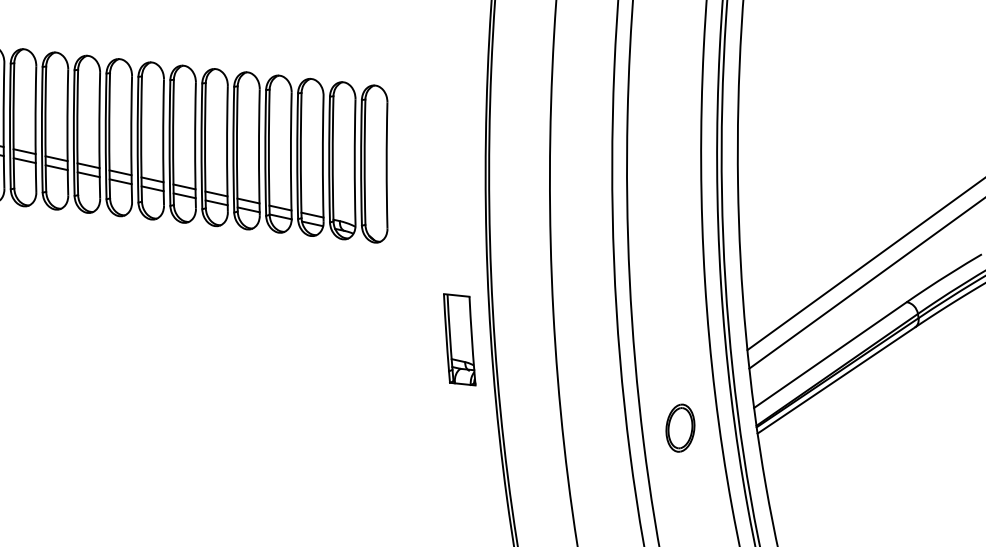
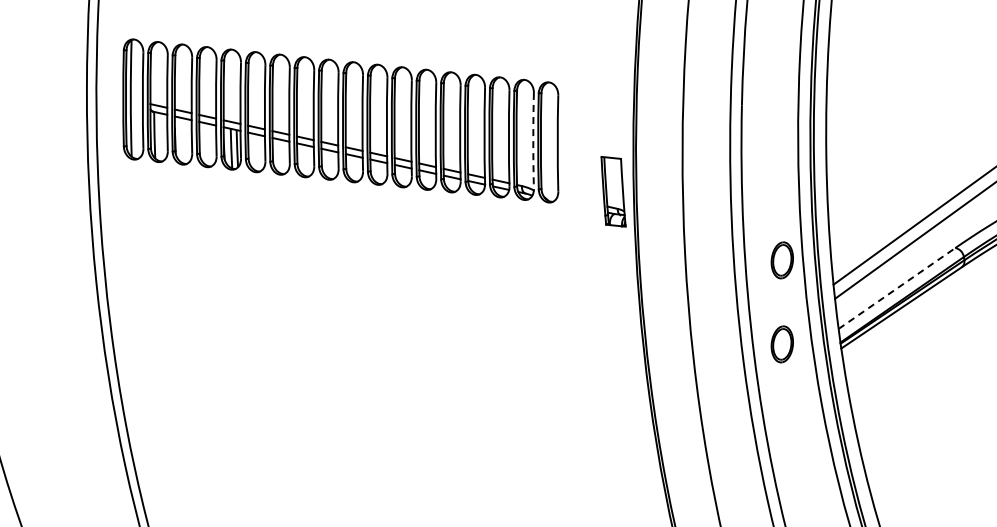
arc: (355, 162) -> (533, 141), solid -> dashed
part: (679, 318) -> (781, 260), added
part: (459, 339) -> (613, 191), moved
line: (829, 355) -> (896, 288), solid -> dashed

